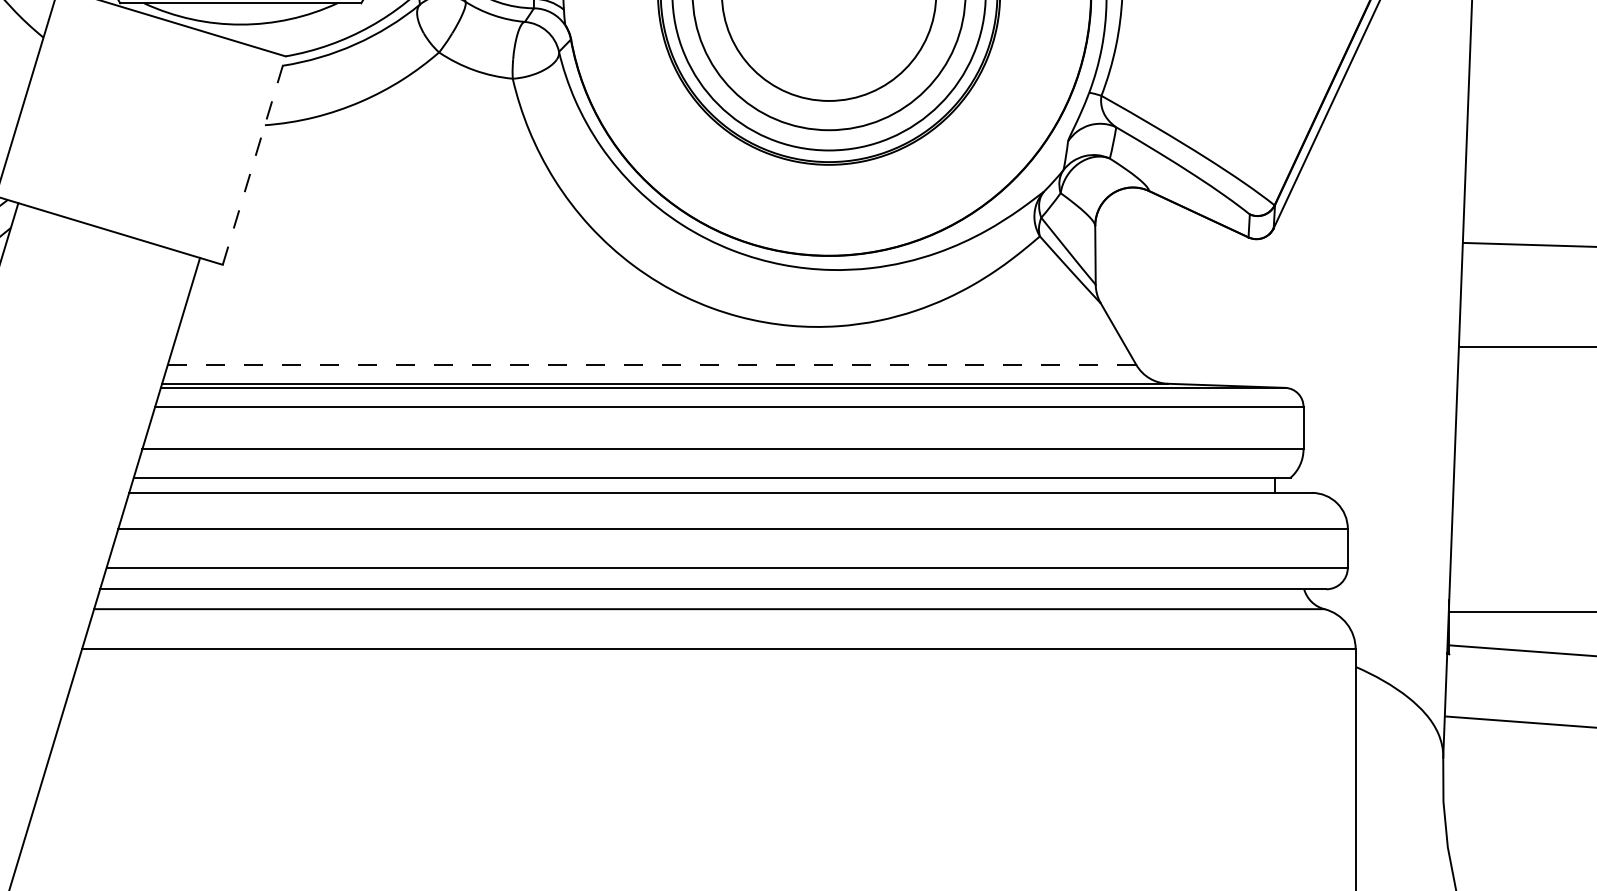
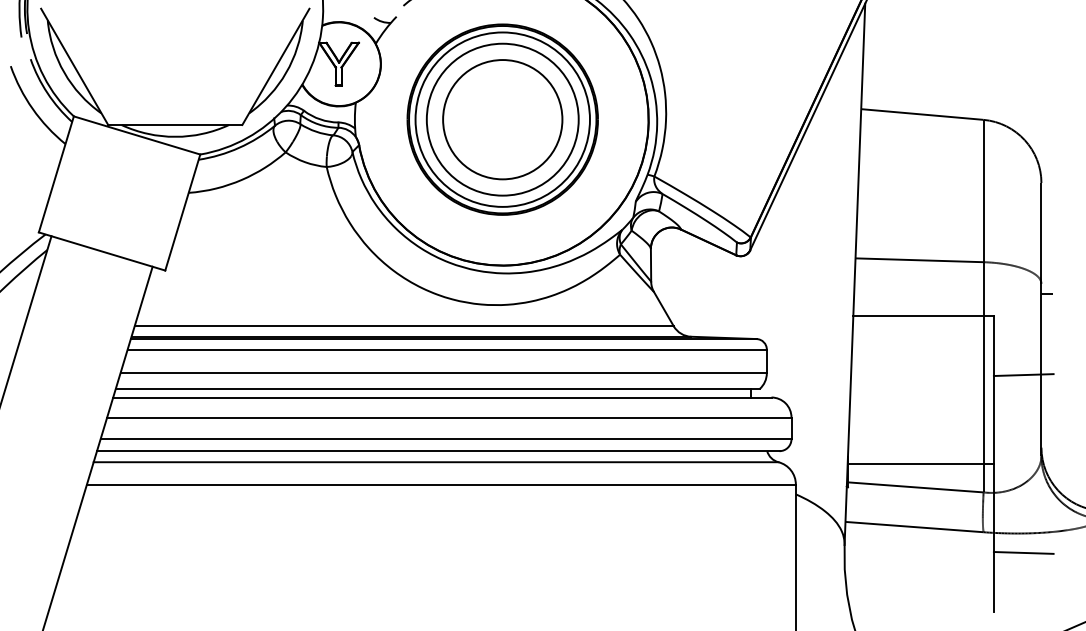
line: (253, 160) -> (182, 212), dashed -> solid
line: (652, 365) -> (404, 326), dashed -> solid

